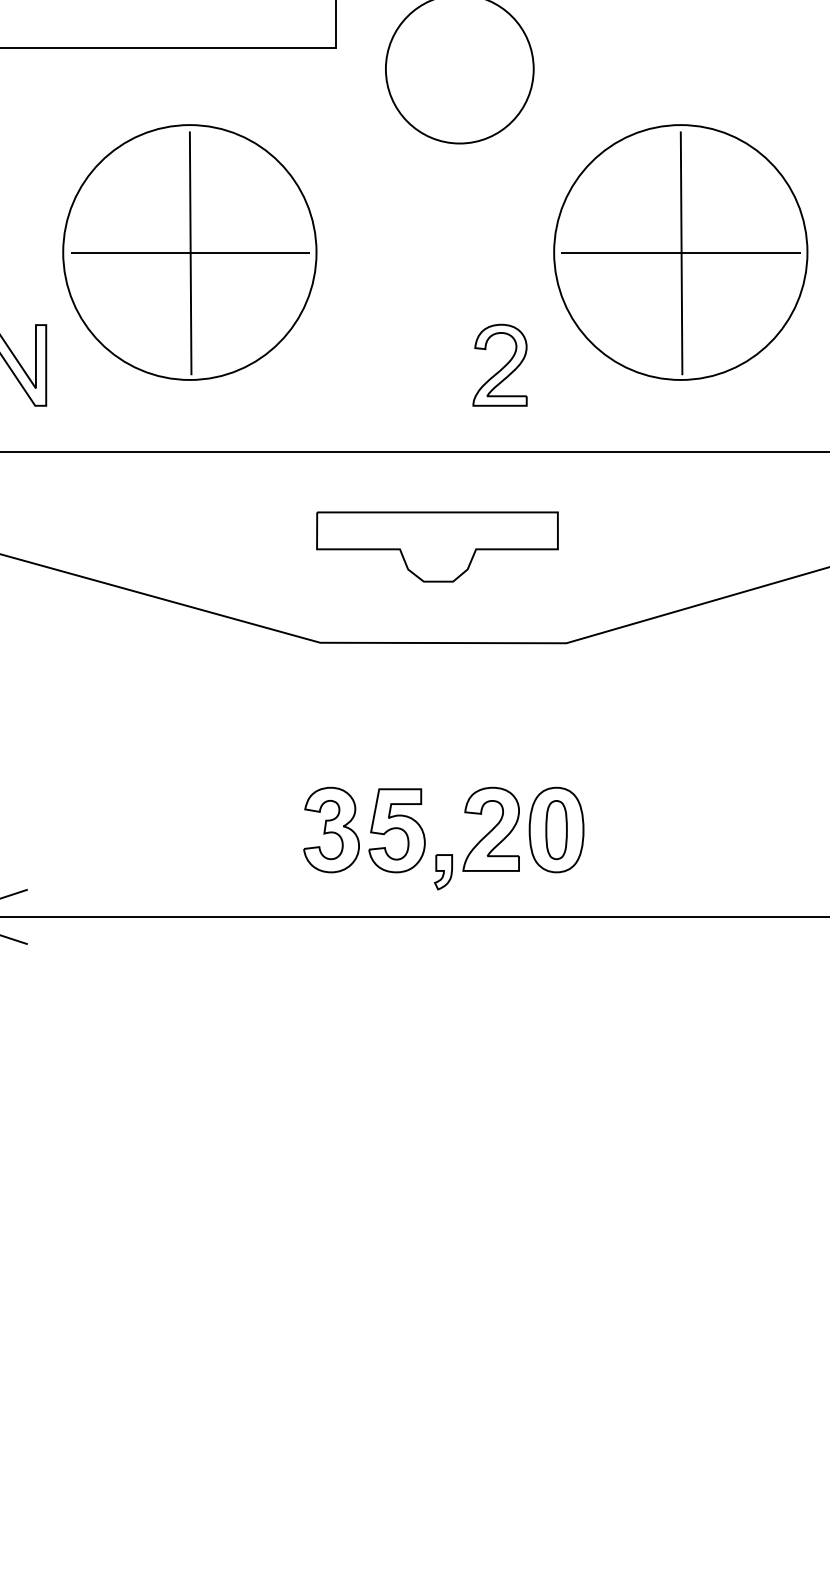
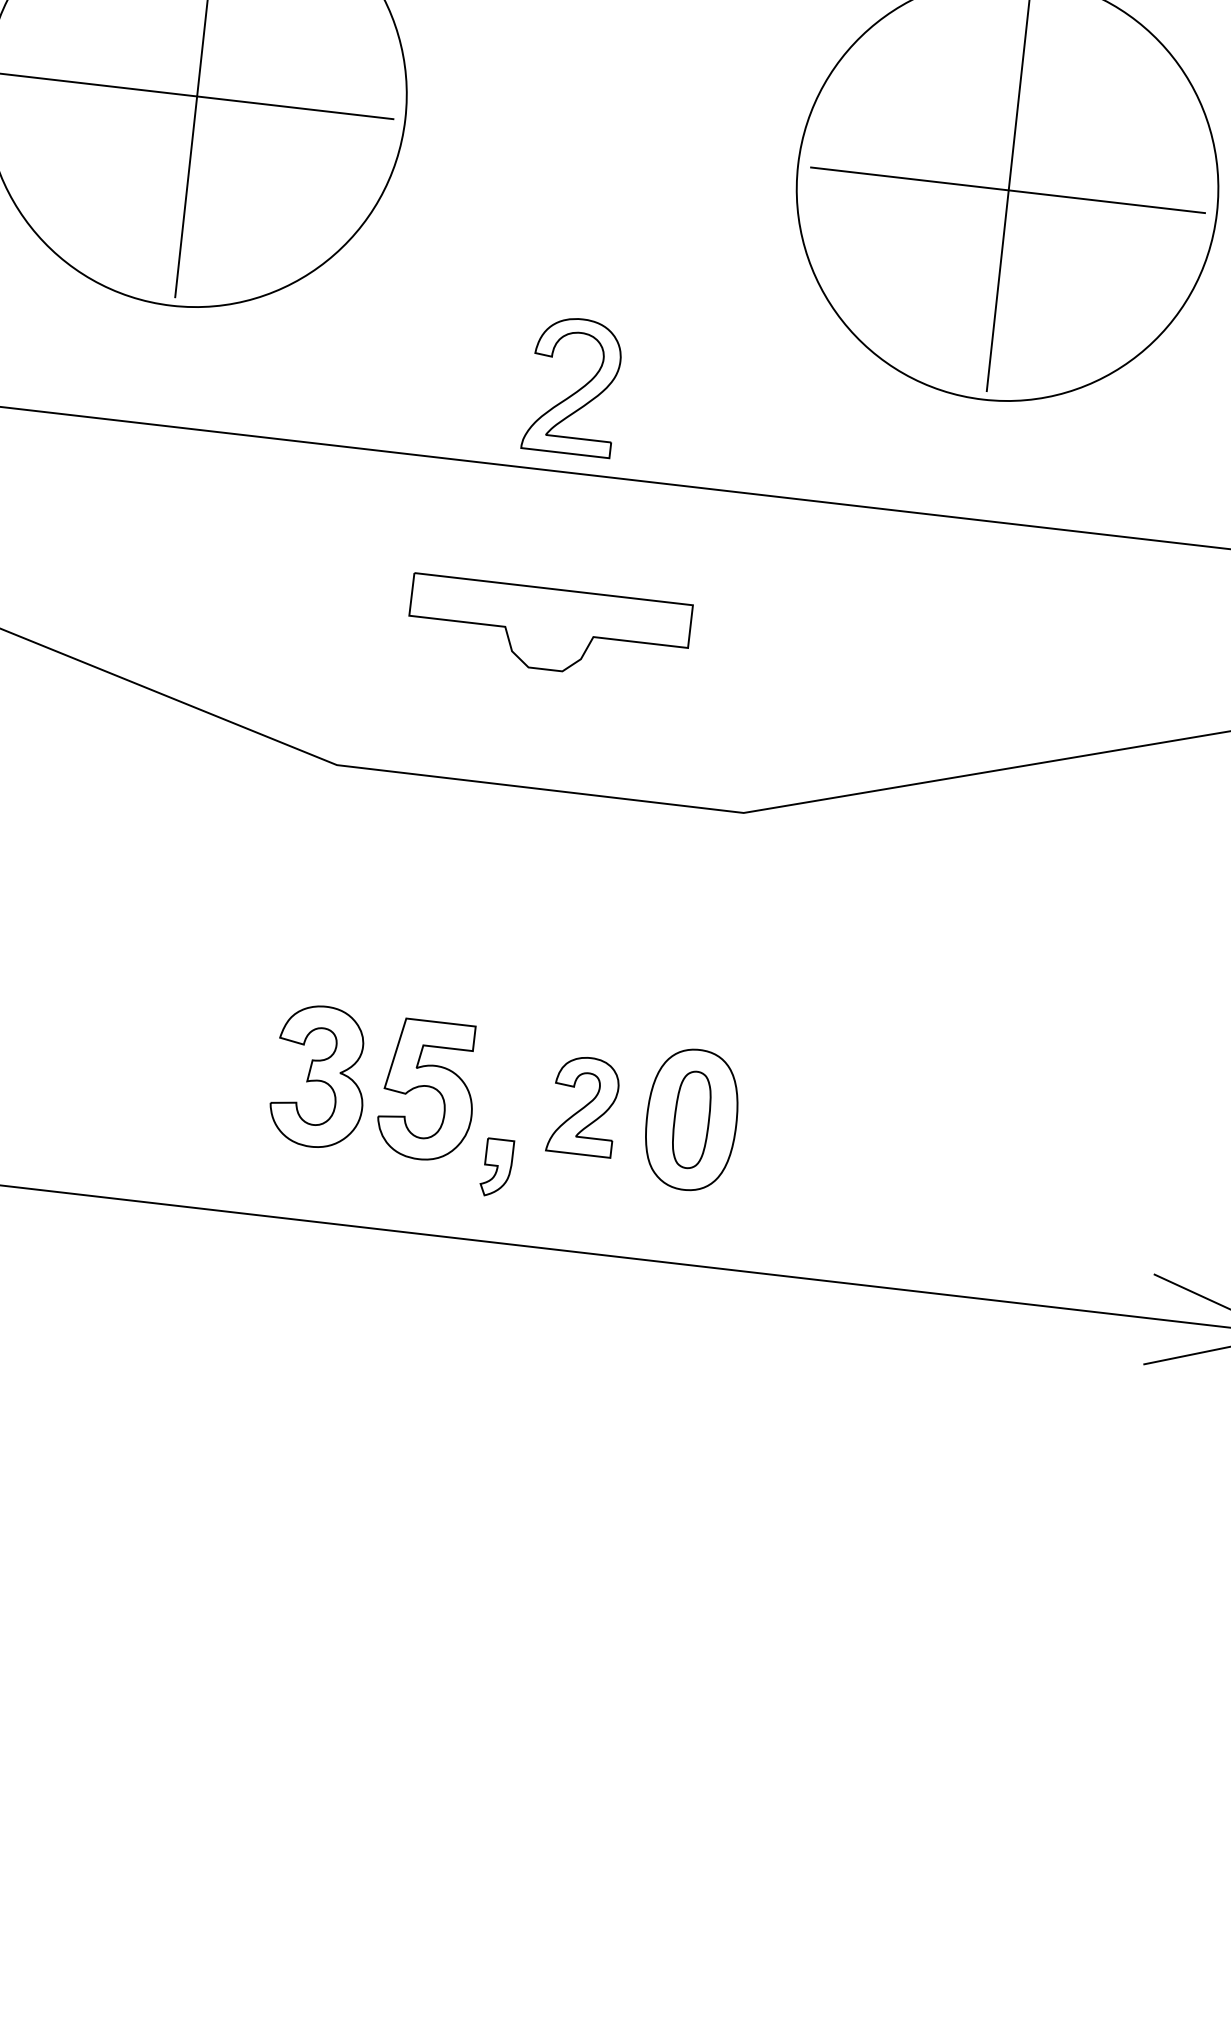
part: (499, 364) -> (572, 384), moved
part: (437, 546) -> (549, 628), size x0.7
part: (490, 828) -> (582, 1104), size x0.7

